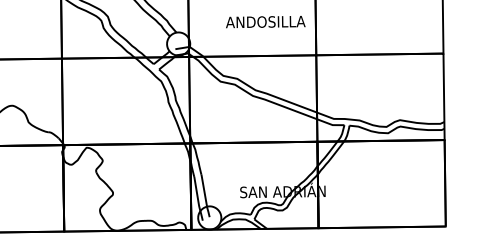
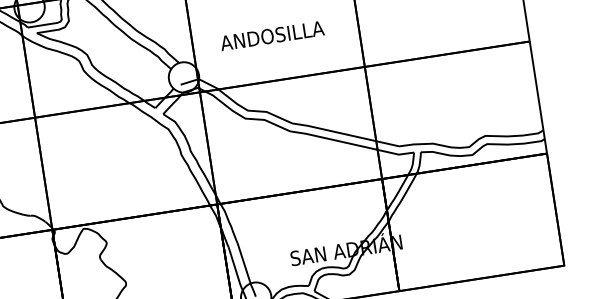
text: (265, 22) -> (272, 36), moved

